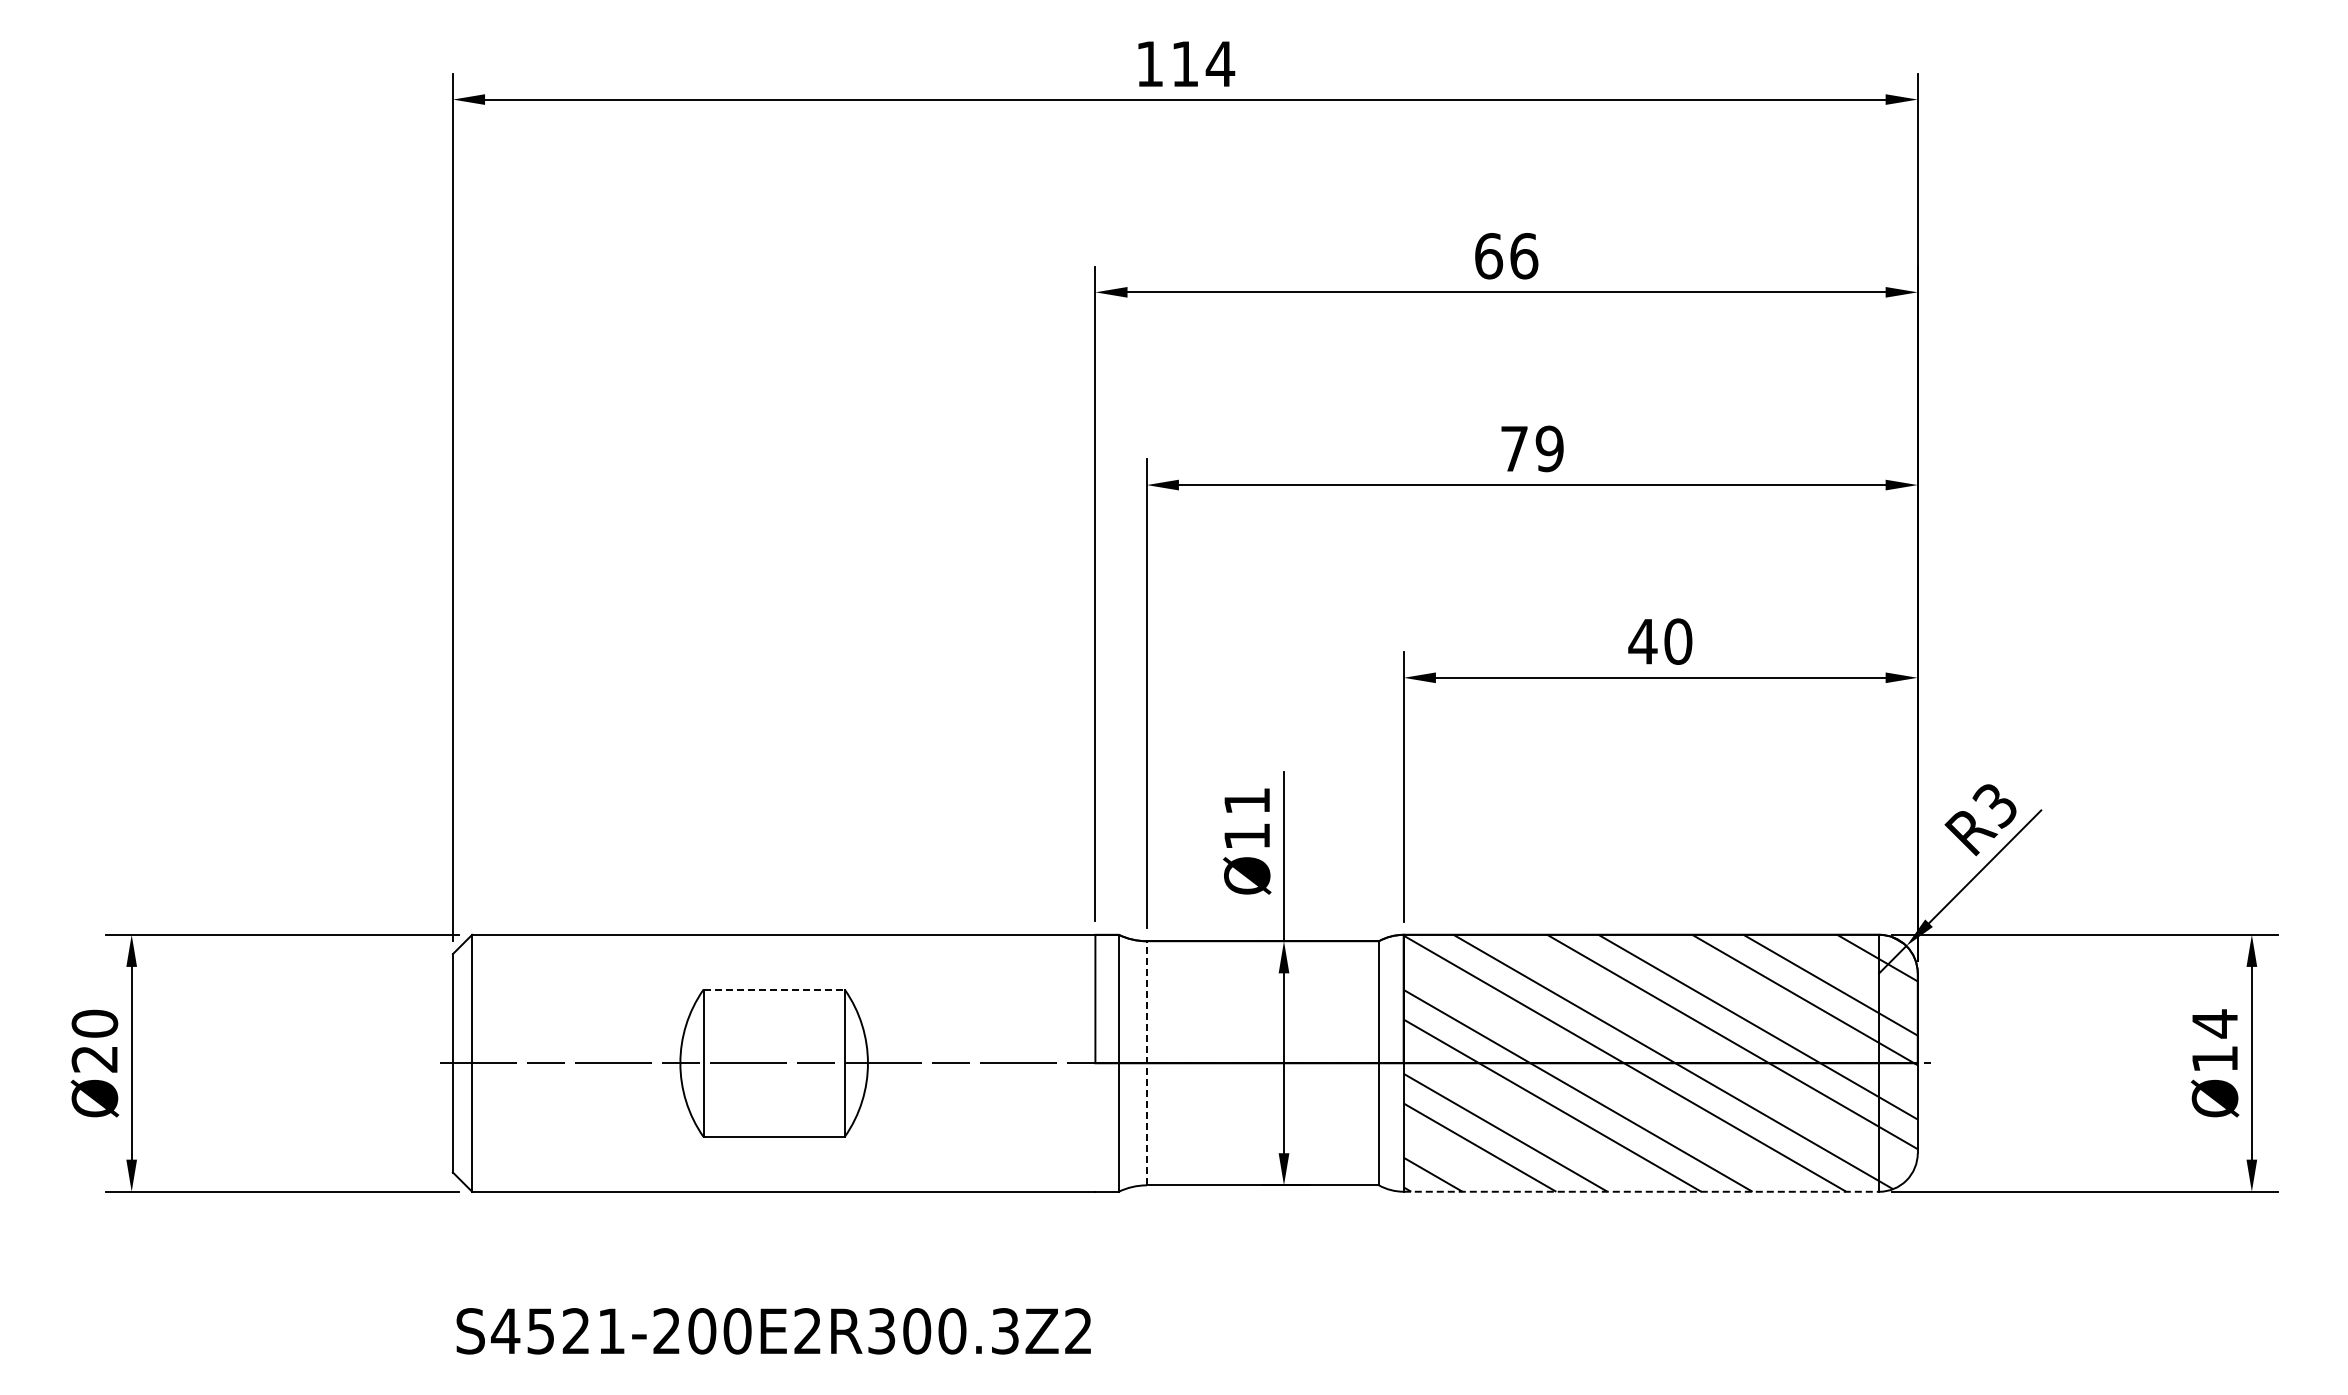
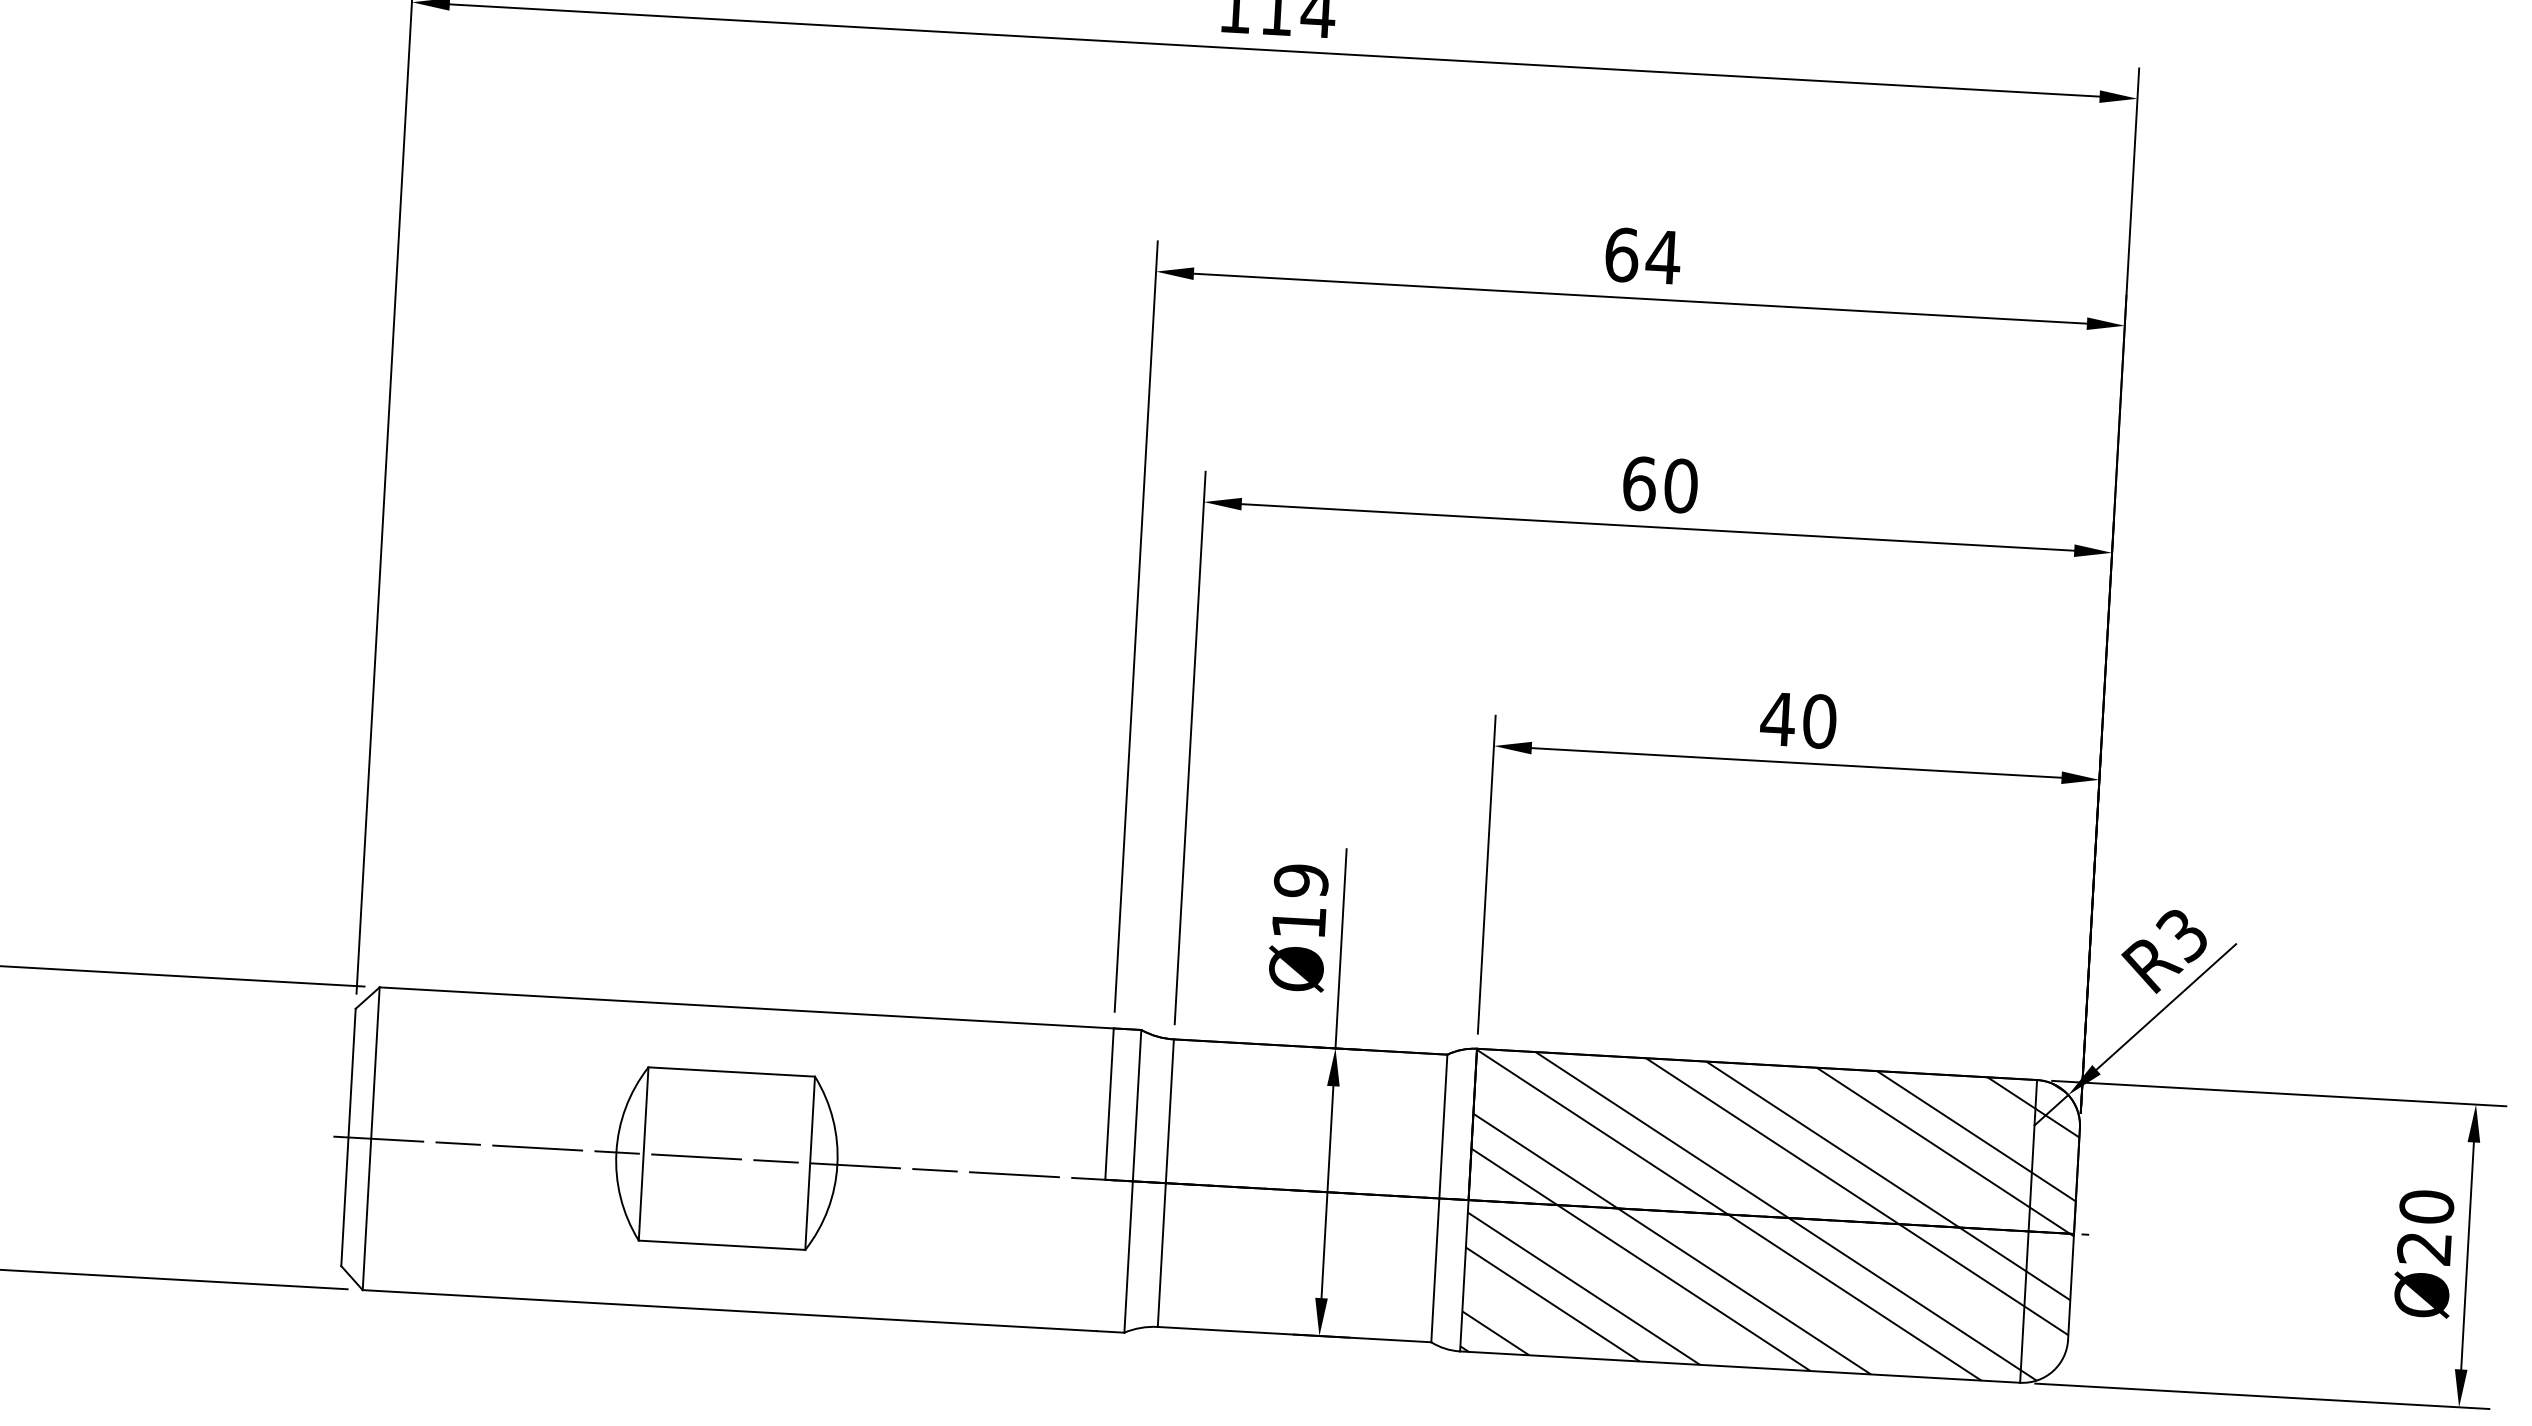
text: (1523, 256) -> (1662, 257), 66 -> 64
text: (1531, 448) -> (1659, 484), 79 -> 60
text: (1247, 801) -> (1301, 881), Ø11 -> Ø19
line: (774, 989) -> (732, 1071), dashed -> solid
text: (2214, 1040) -> (2425, 1226), Ø14 -> Ø20
line: (1146, 1062) -> (1165, 1182), dashed -> solid
line: (1641, 1191) -> (1740, 1366), dashed -> solid

